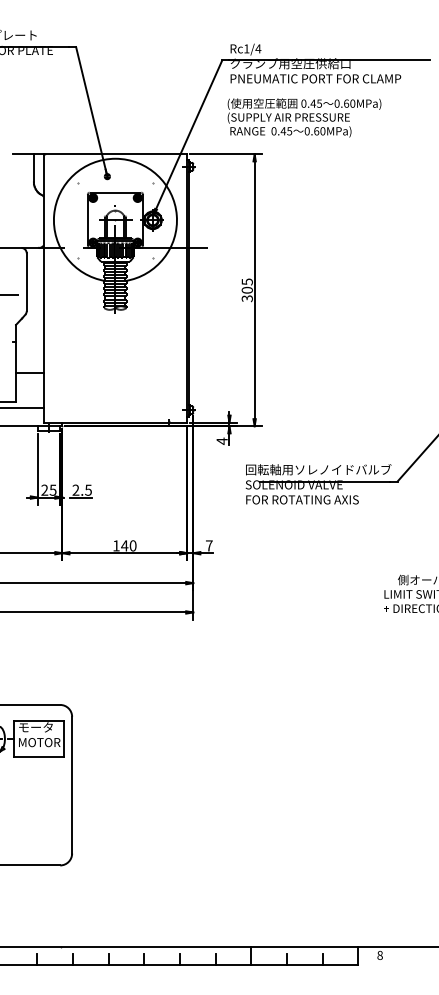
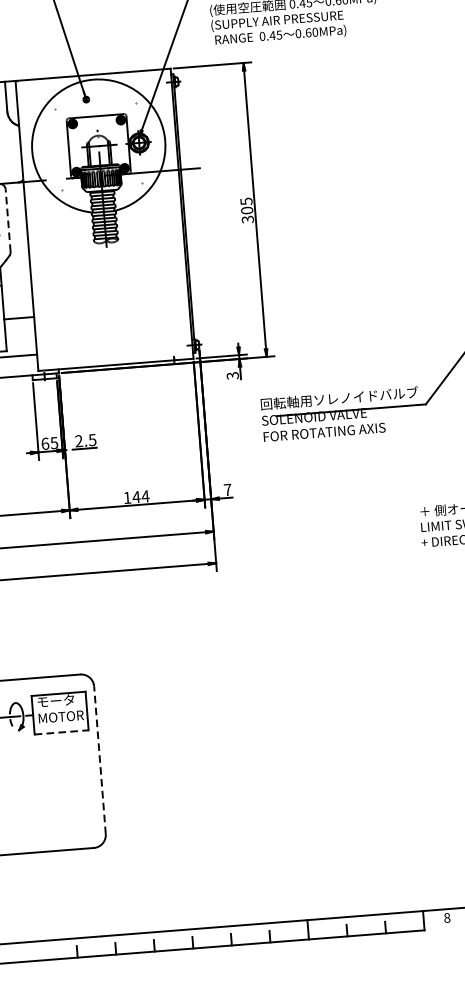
line: (26, 282) -> (7, 220), solid -> dashed
text: (221, 440) -> (232, 375), 4 -> 3
text: (44, 489) -> (44, 443), 25 -> 65
text: (132, 545) -> (144, 496), 140 -> 144
line: (38, 756) -> (61, 732), solid -> dashed
line: (72, 784) -> (100, 759), solid -> dashed

